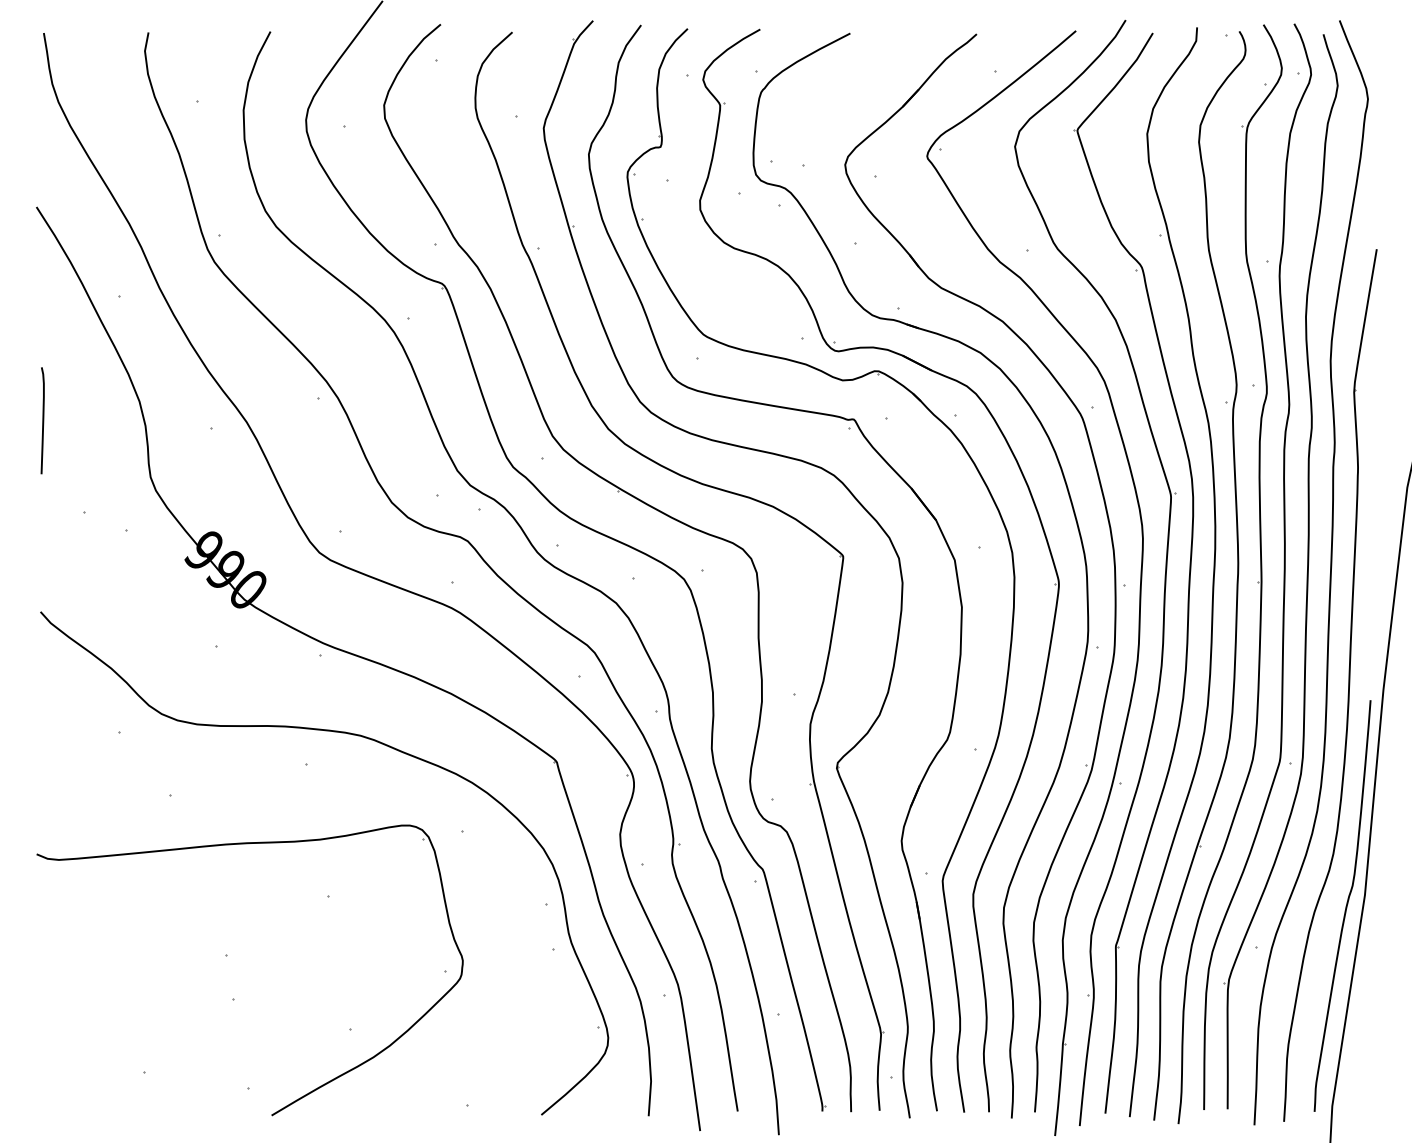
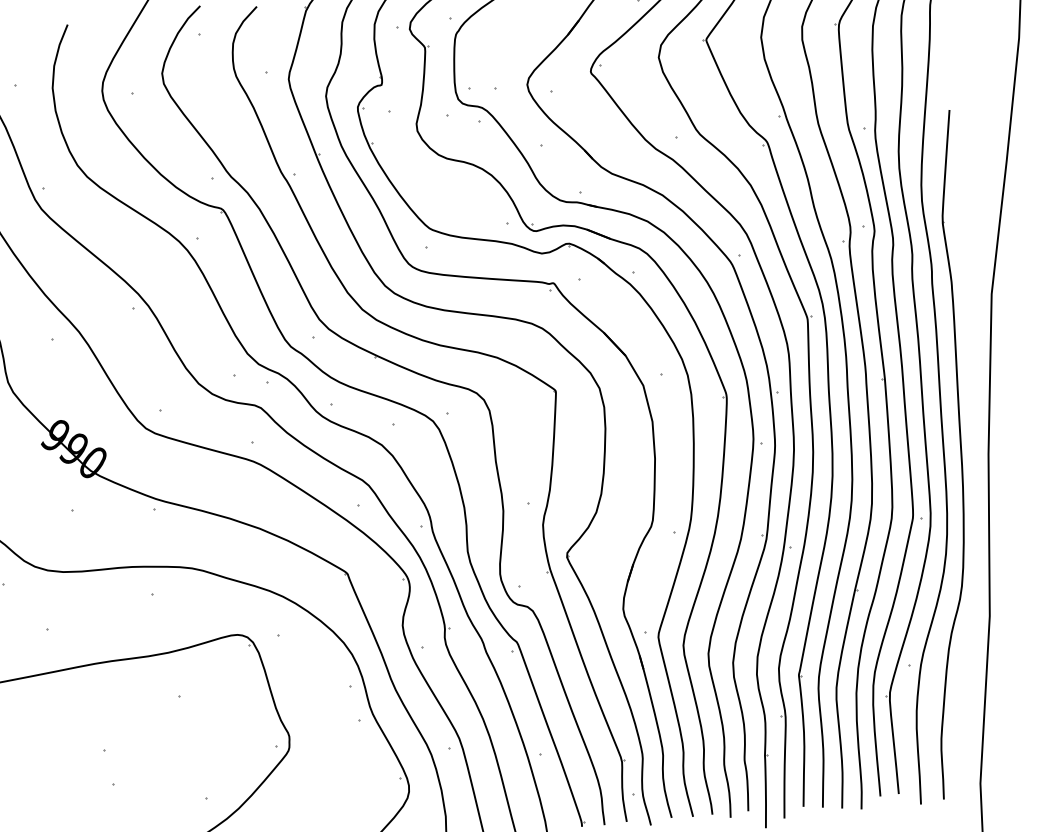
curve: (1345, 906) -> (975, 626), removed

